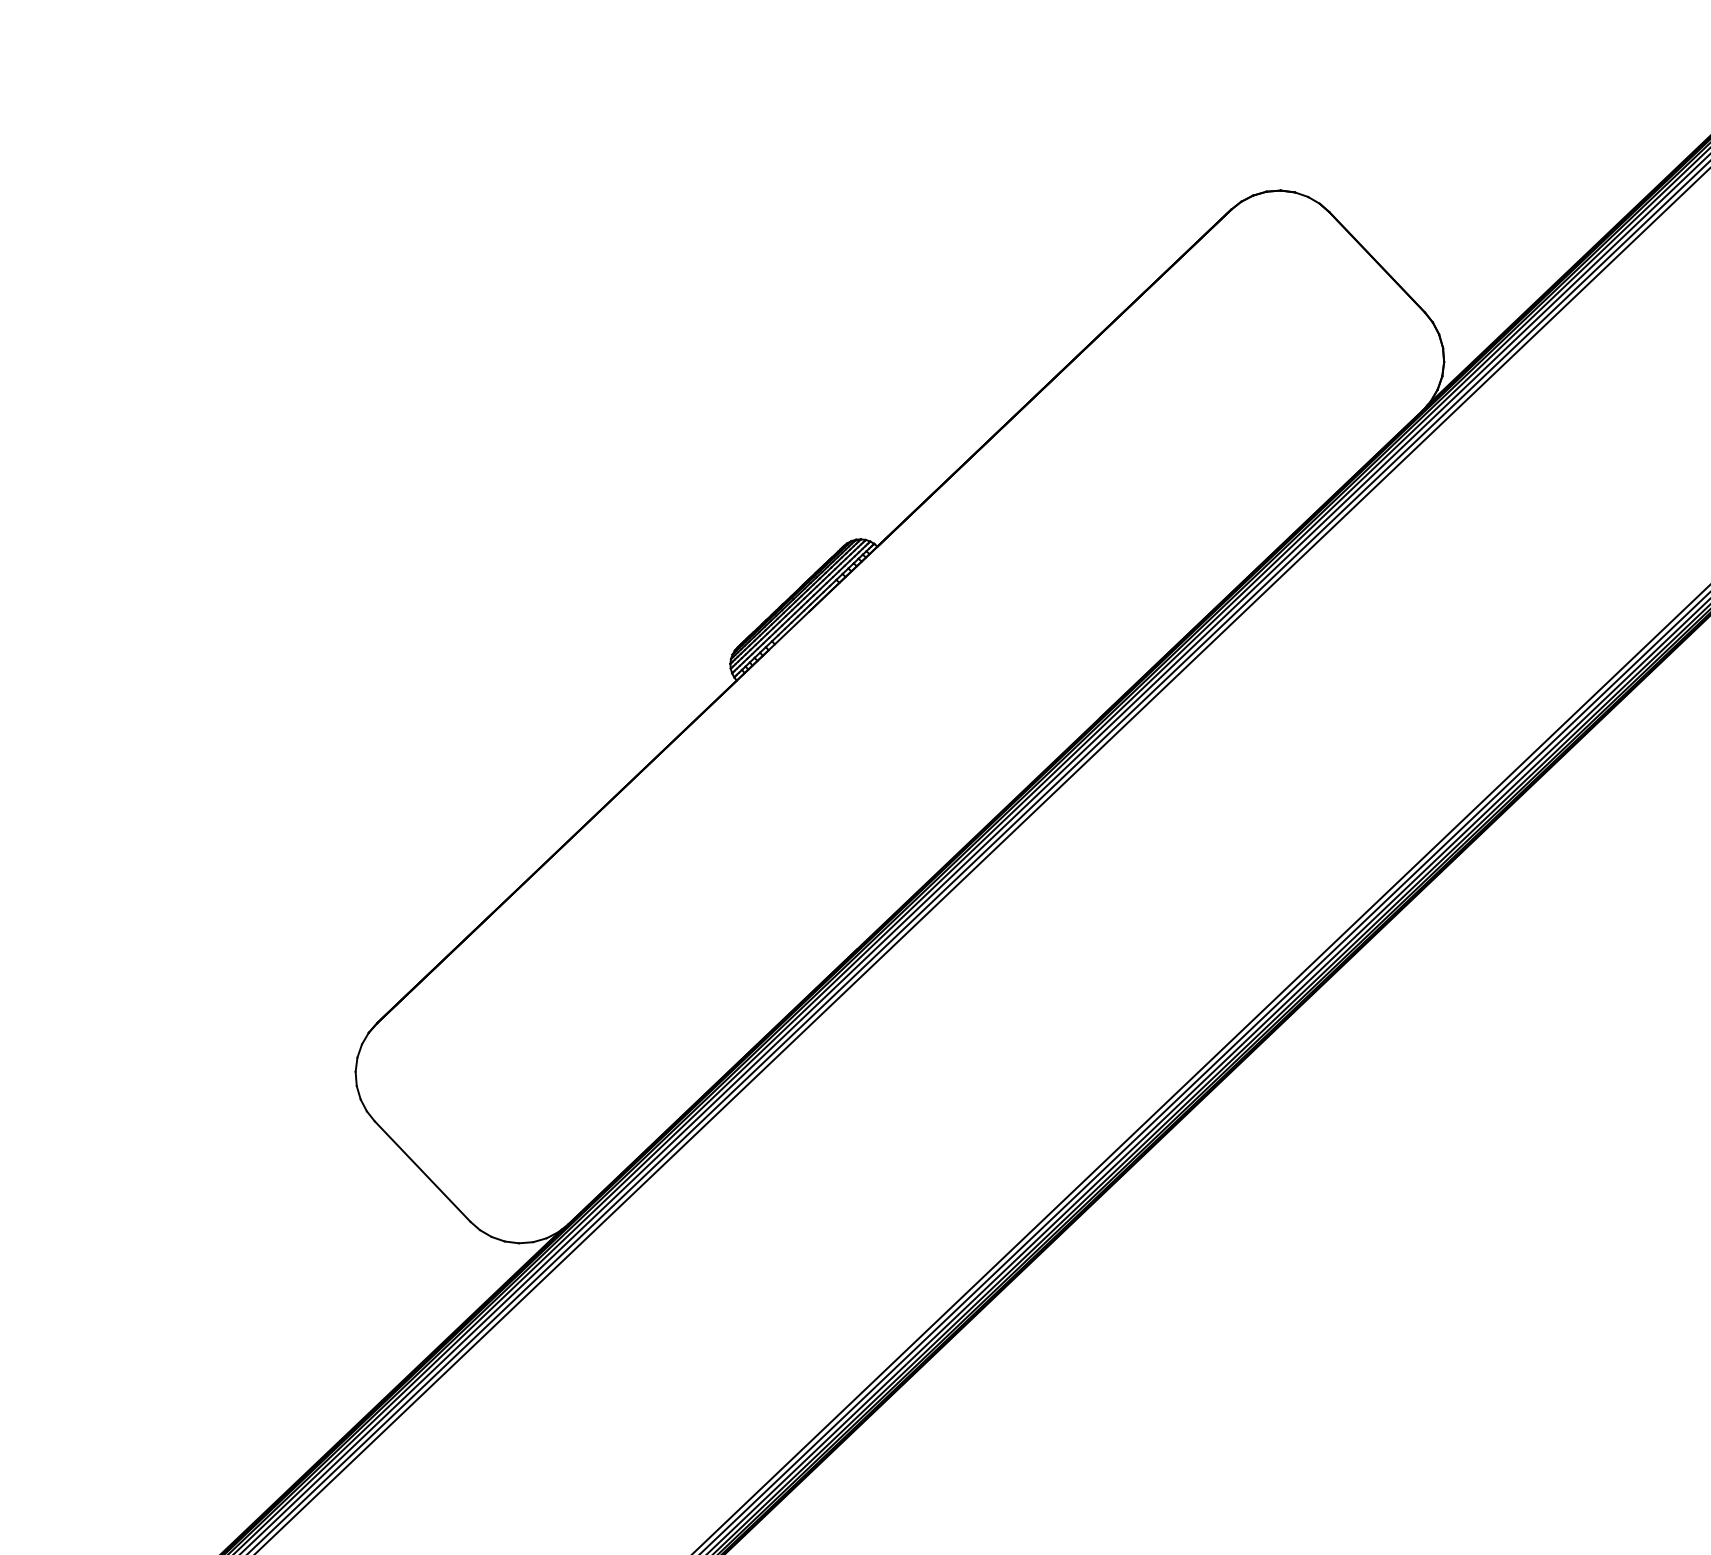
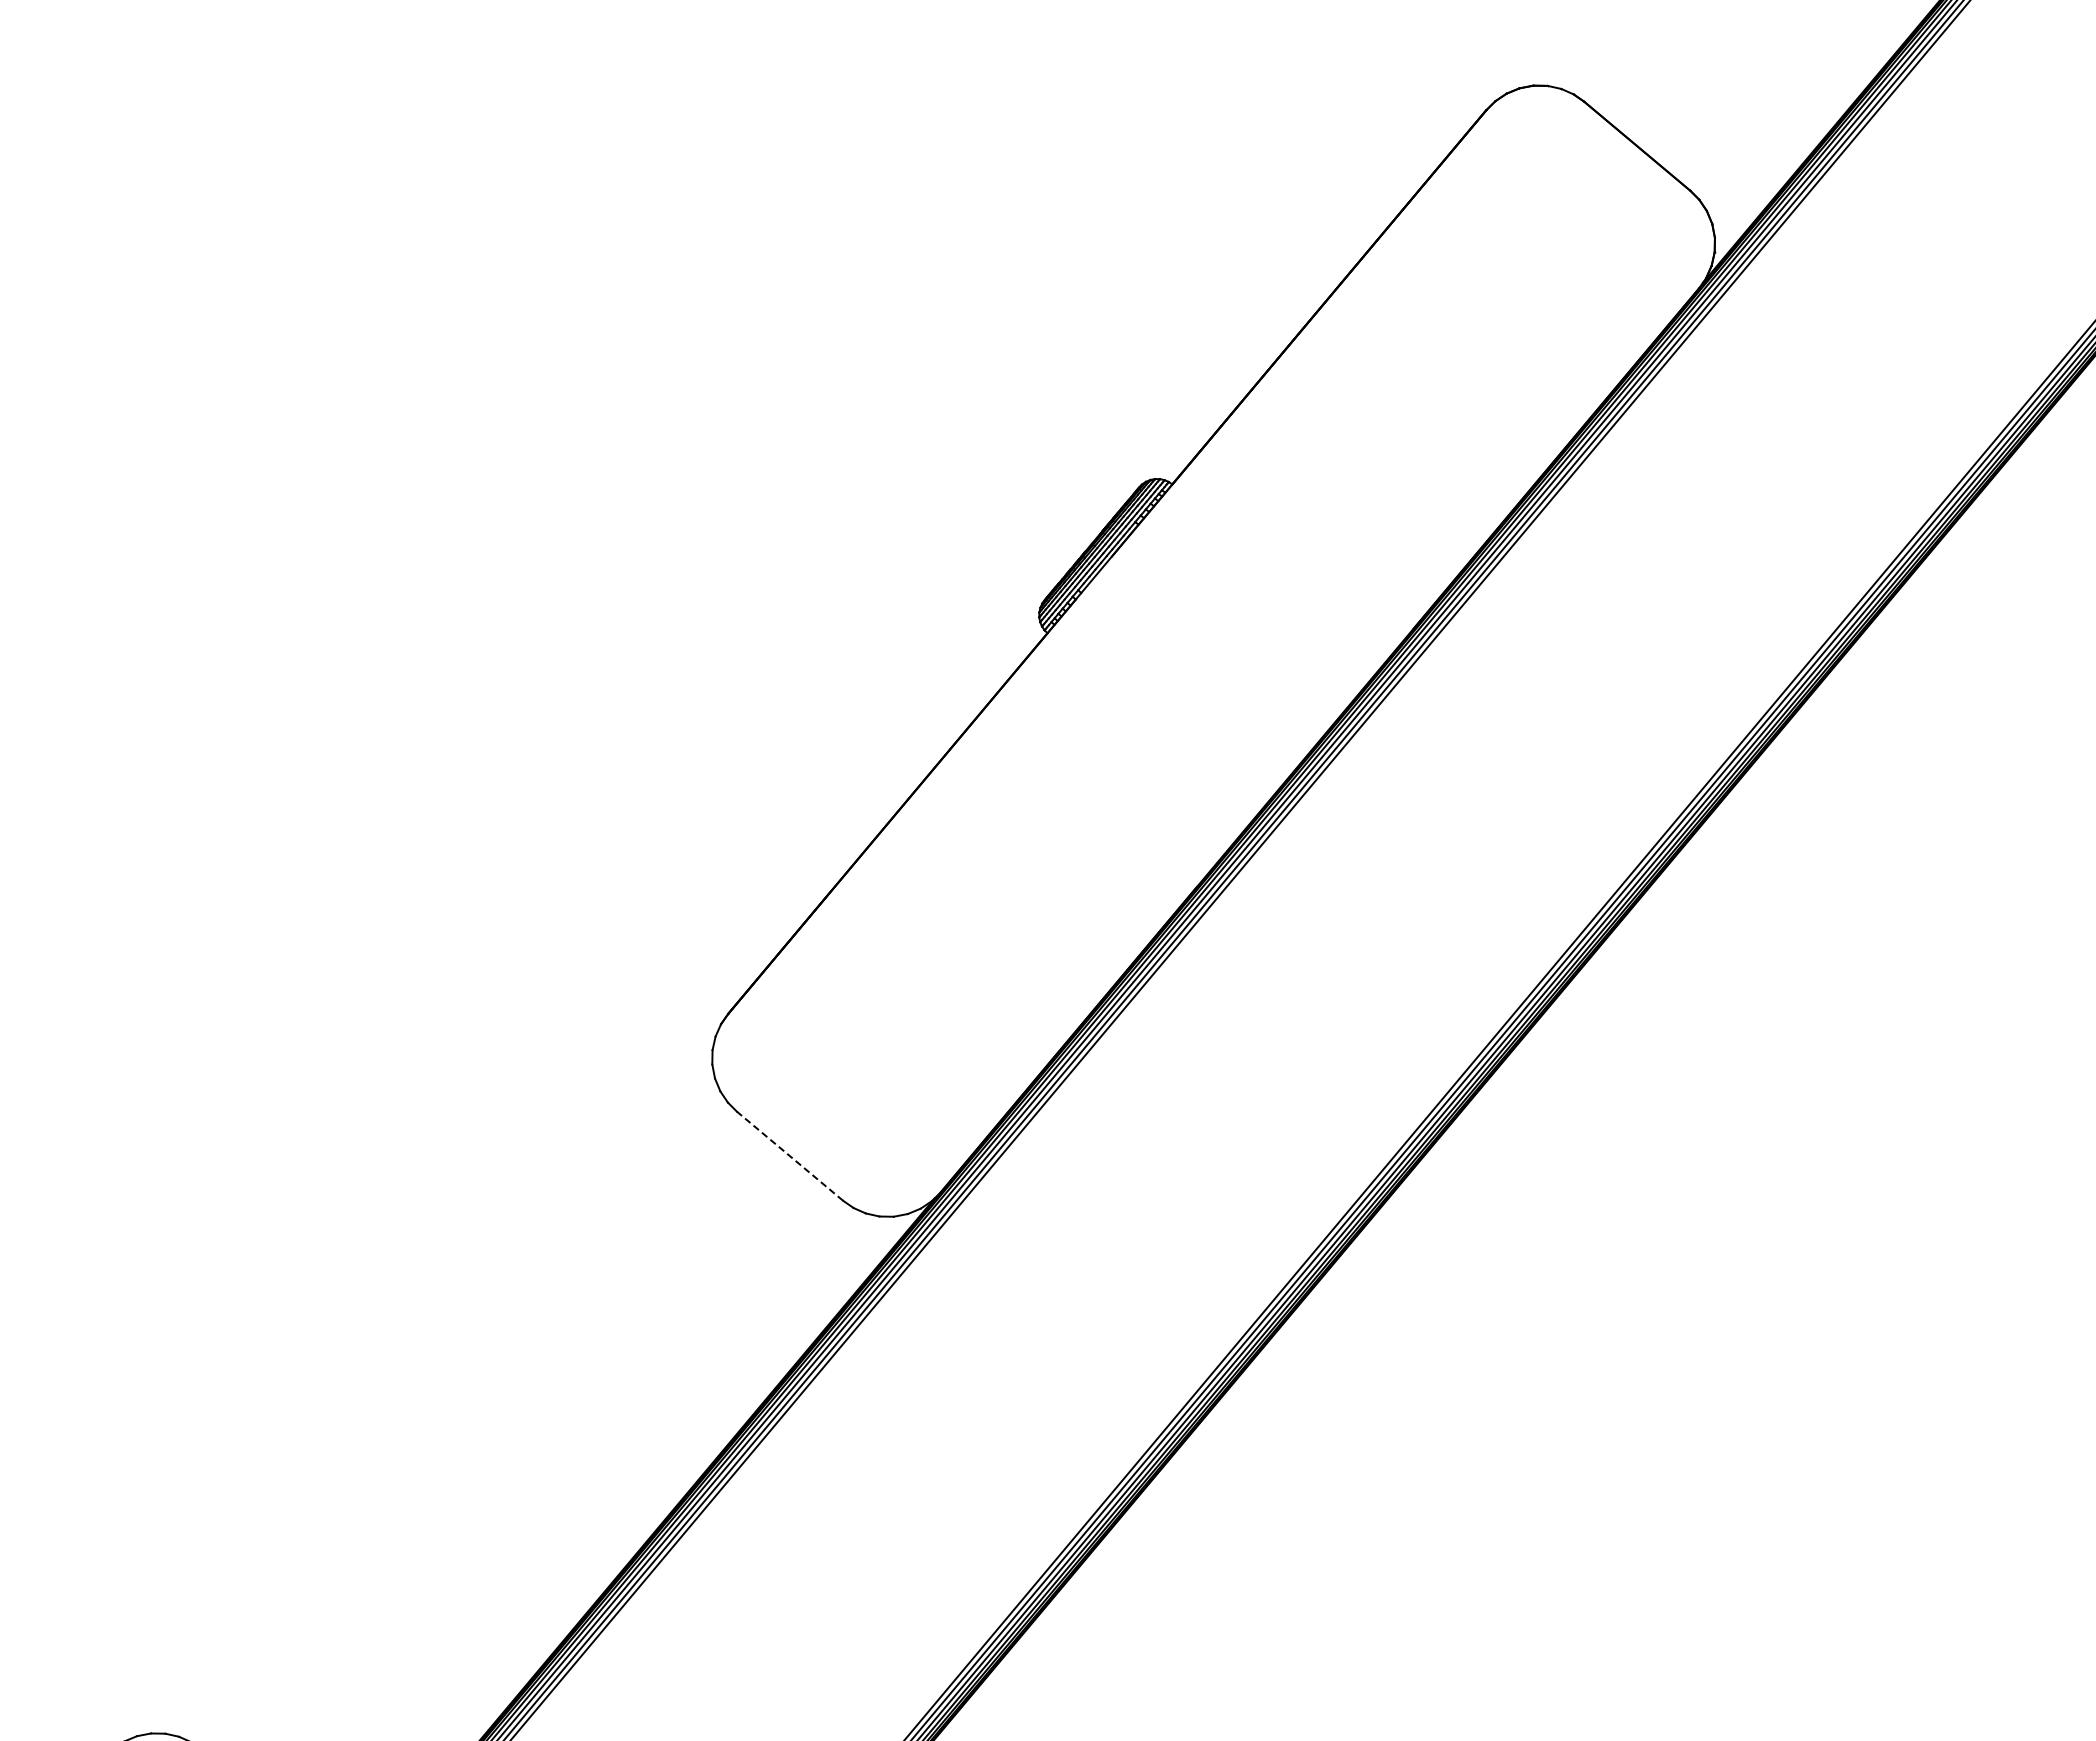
line: (422, 1170) -> (789, 1155), solid -> dashed

